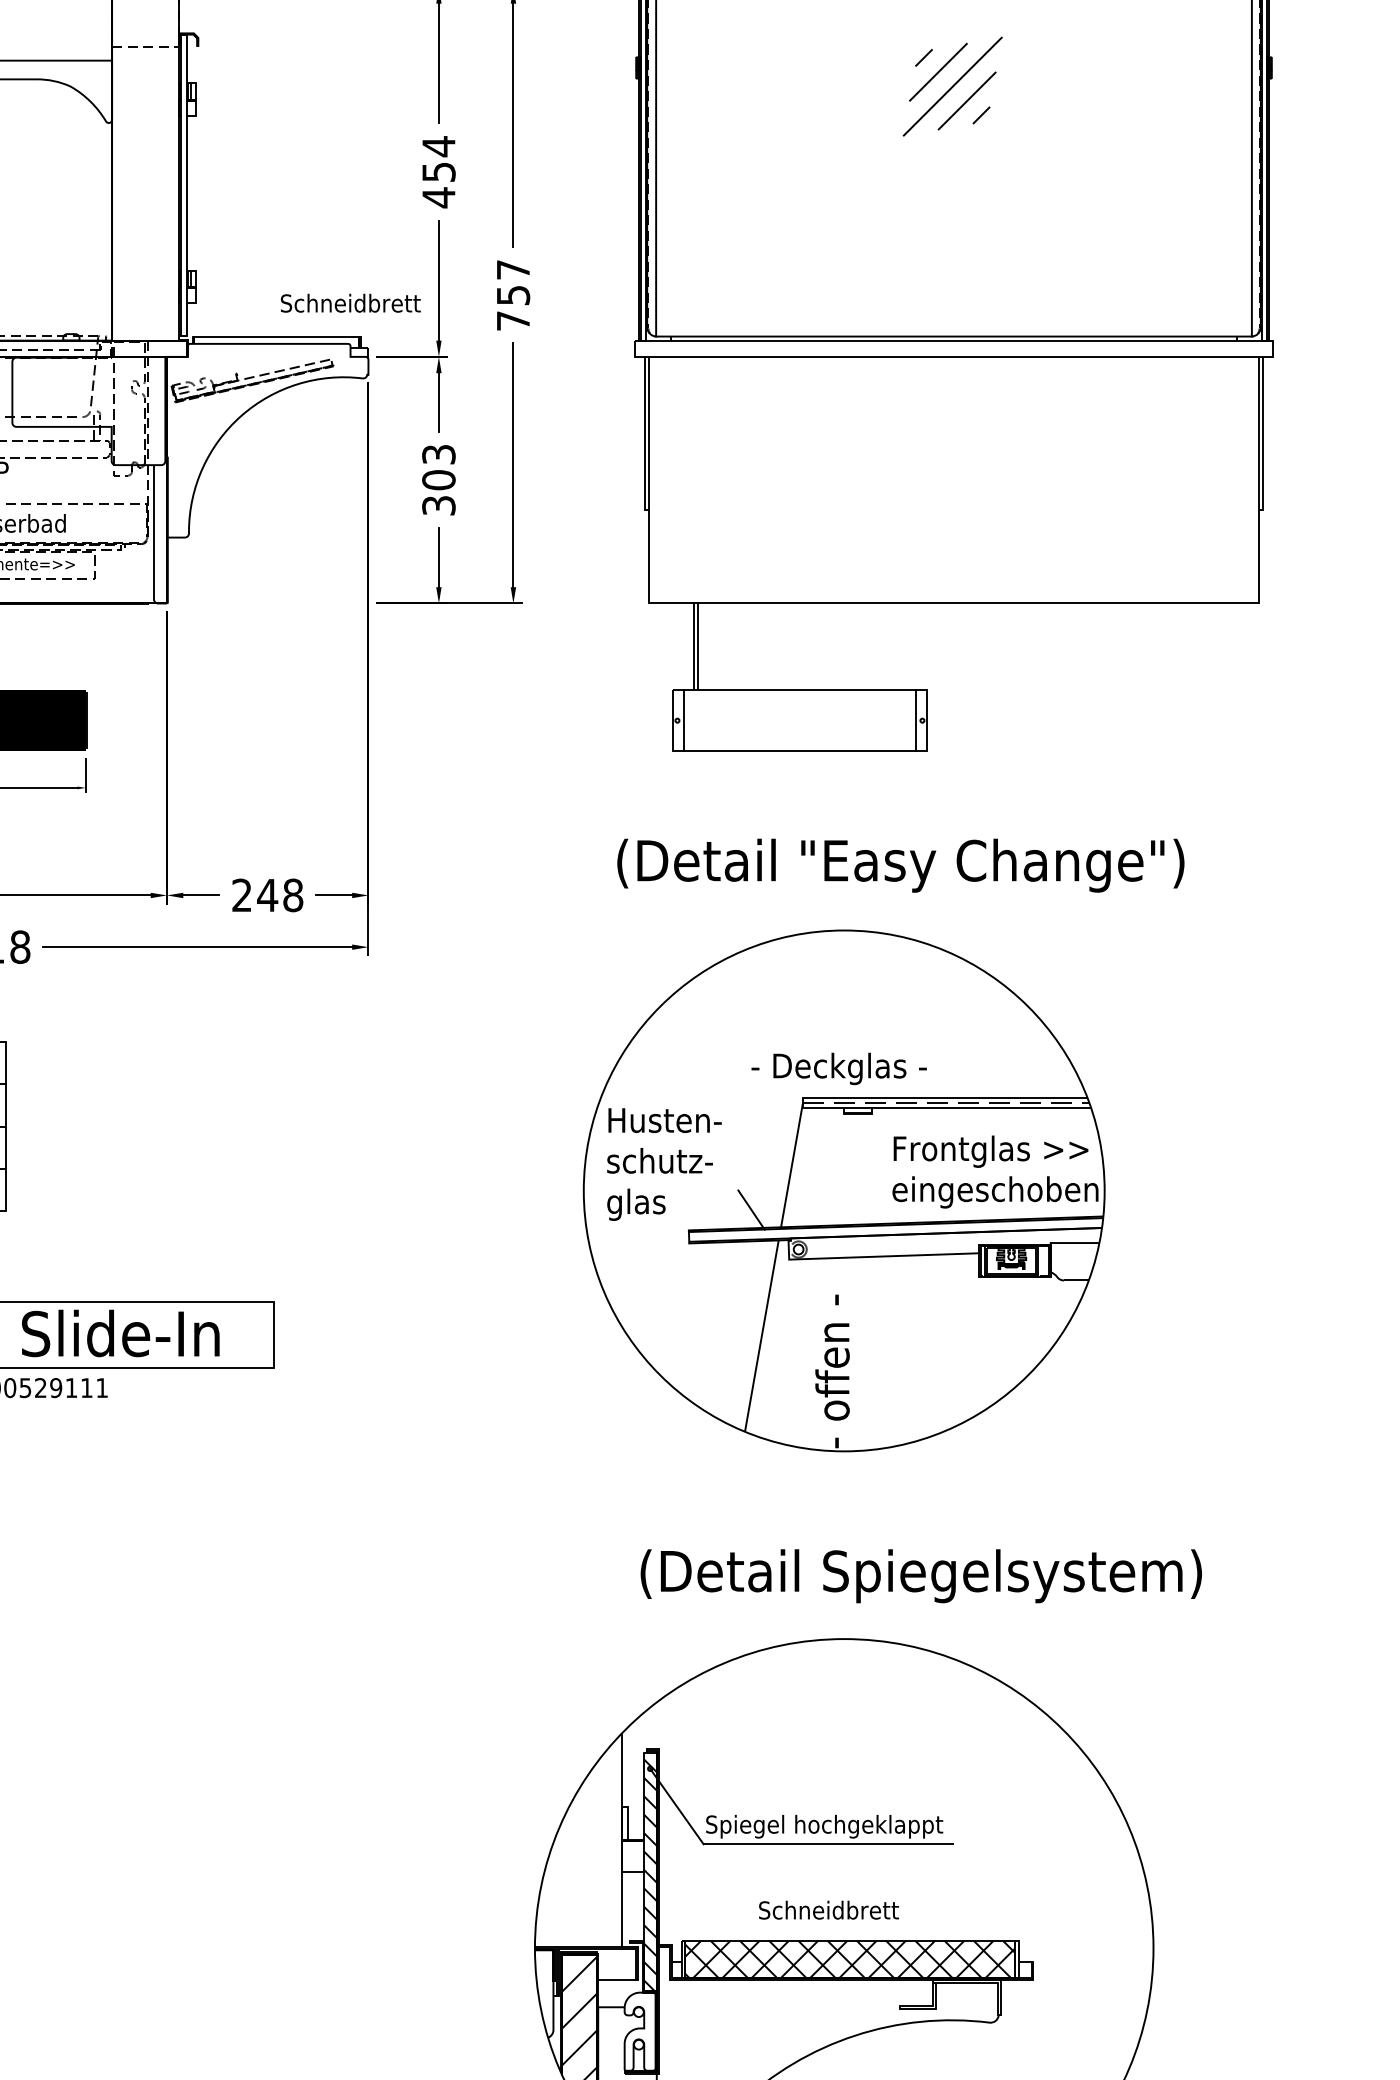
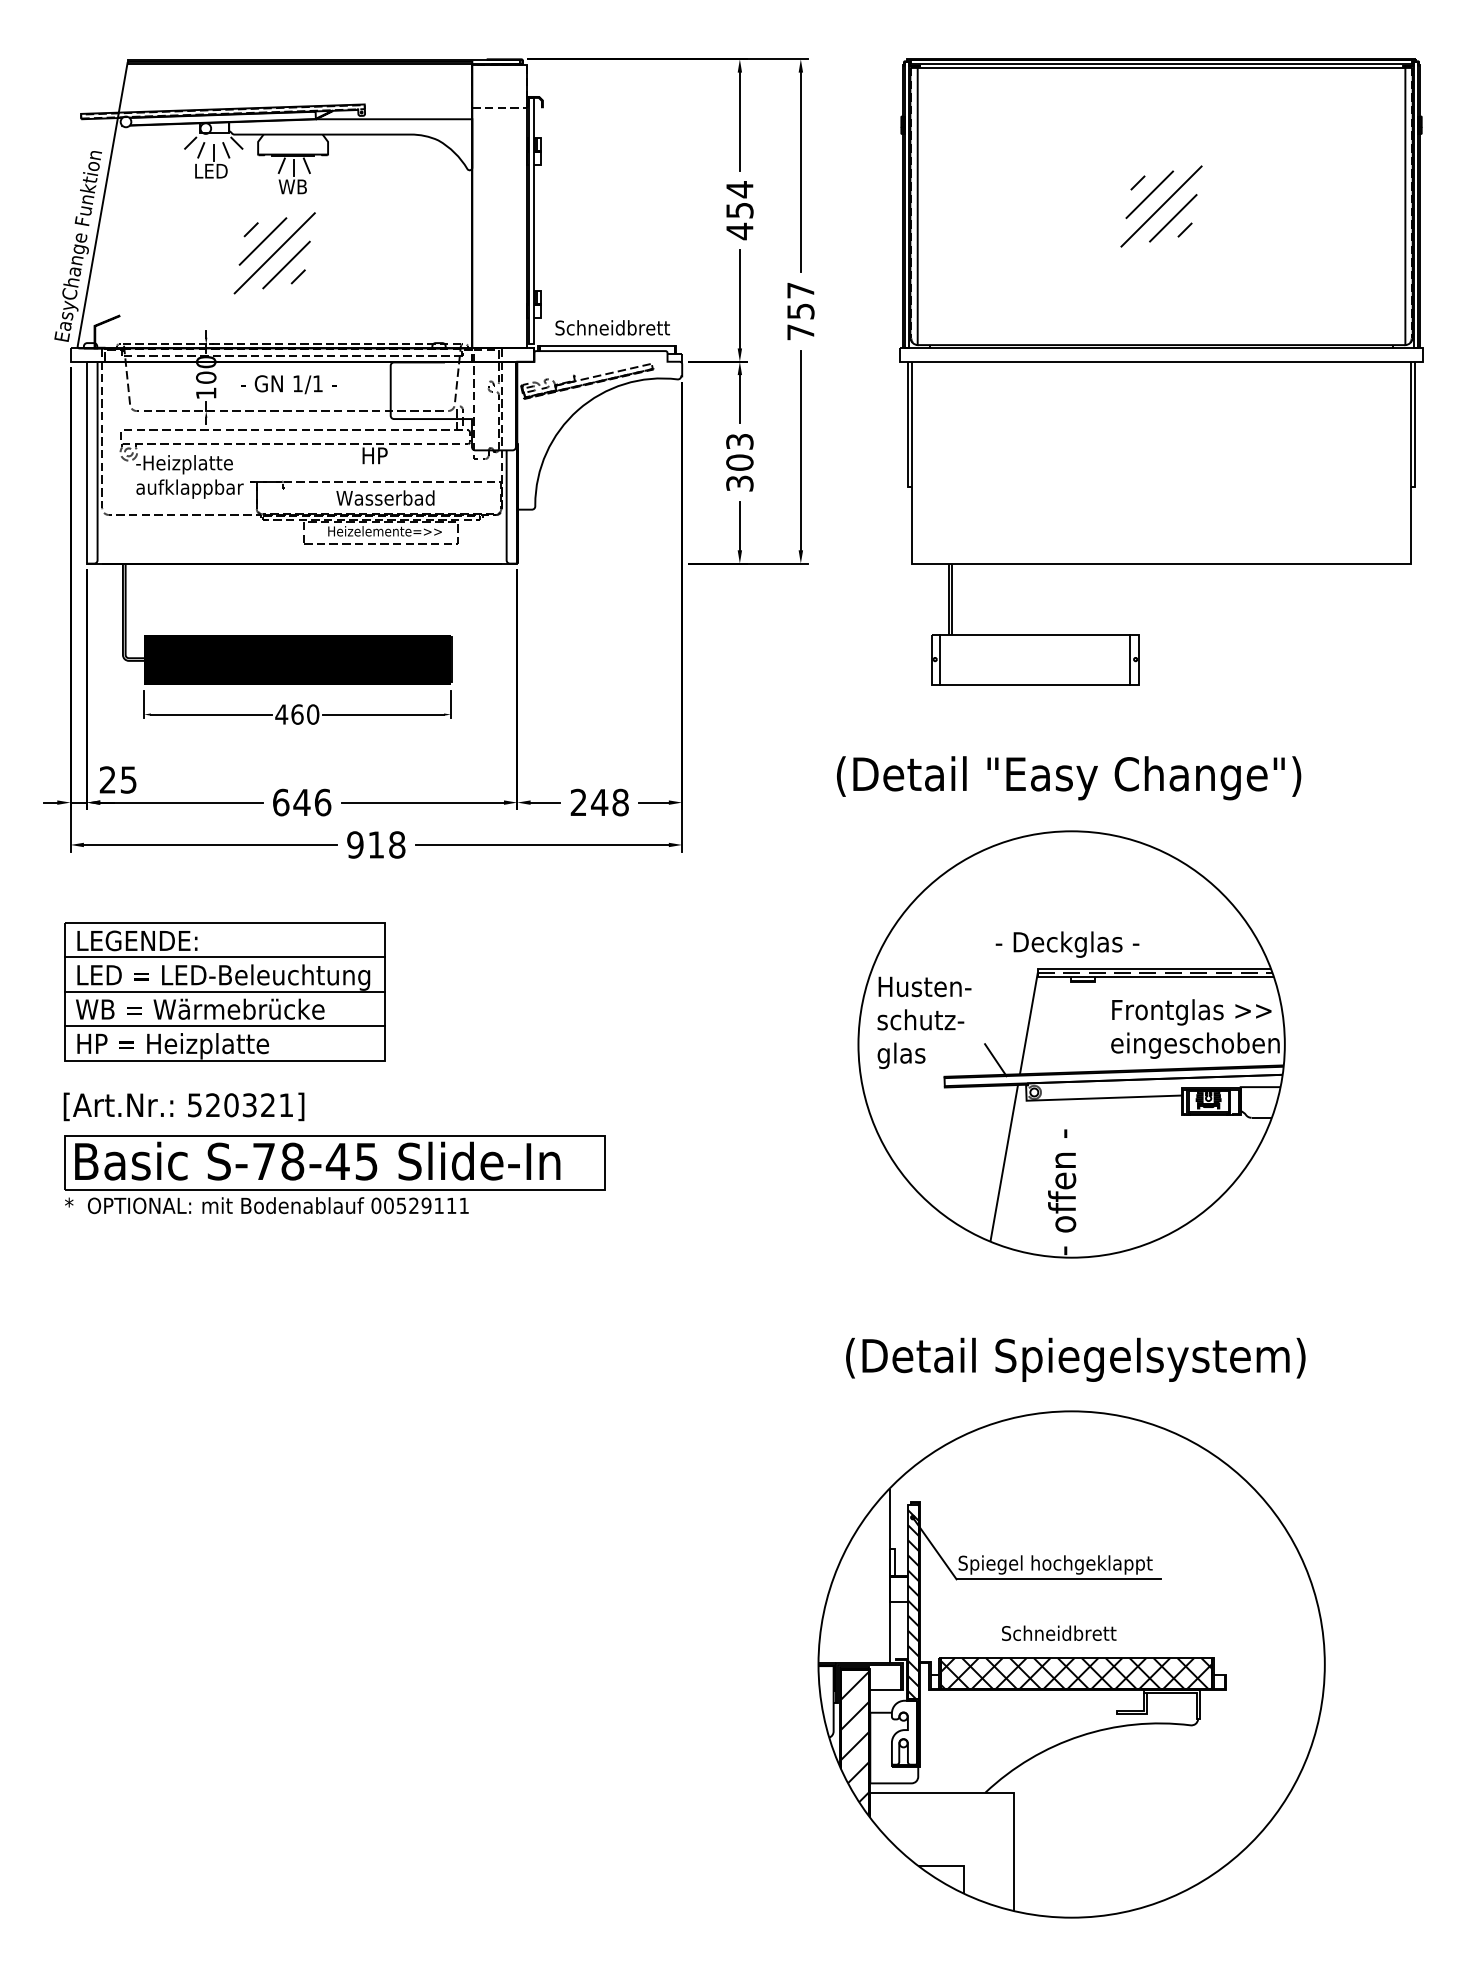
part: (952, 86) -> (1161, 206), moved
text: (350, 302) -> (612, 327), moved
text: (901, 865) -> (1069, 778), moved
text: (920, 1575) -> (1075, 1359), moved

